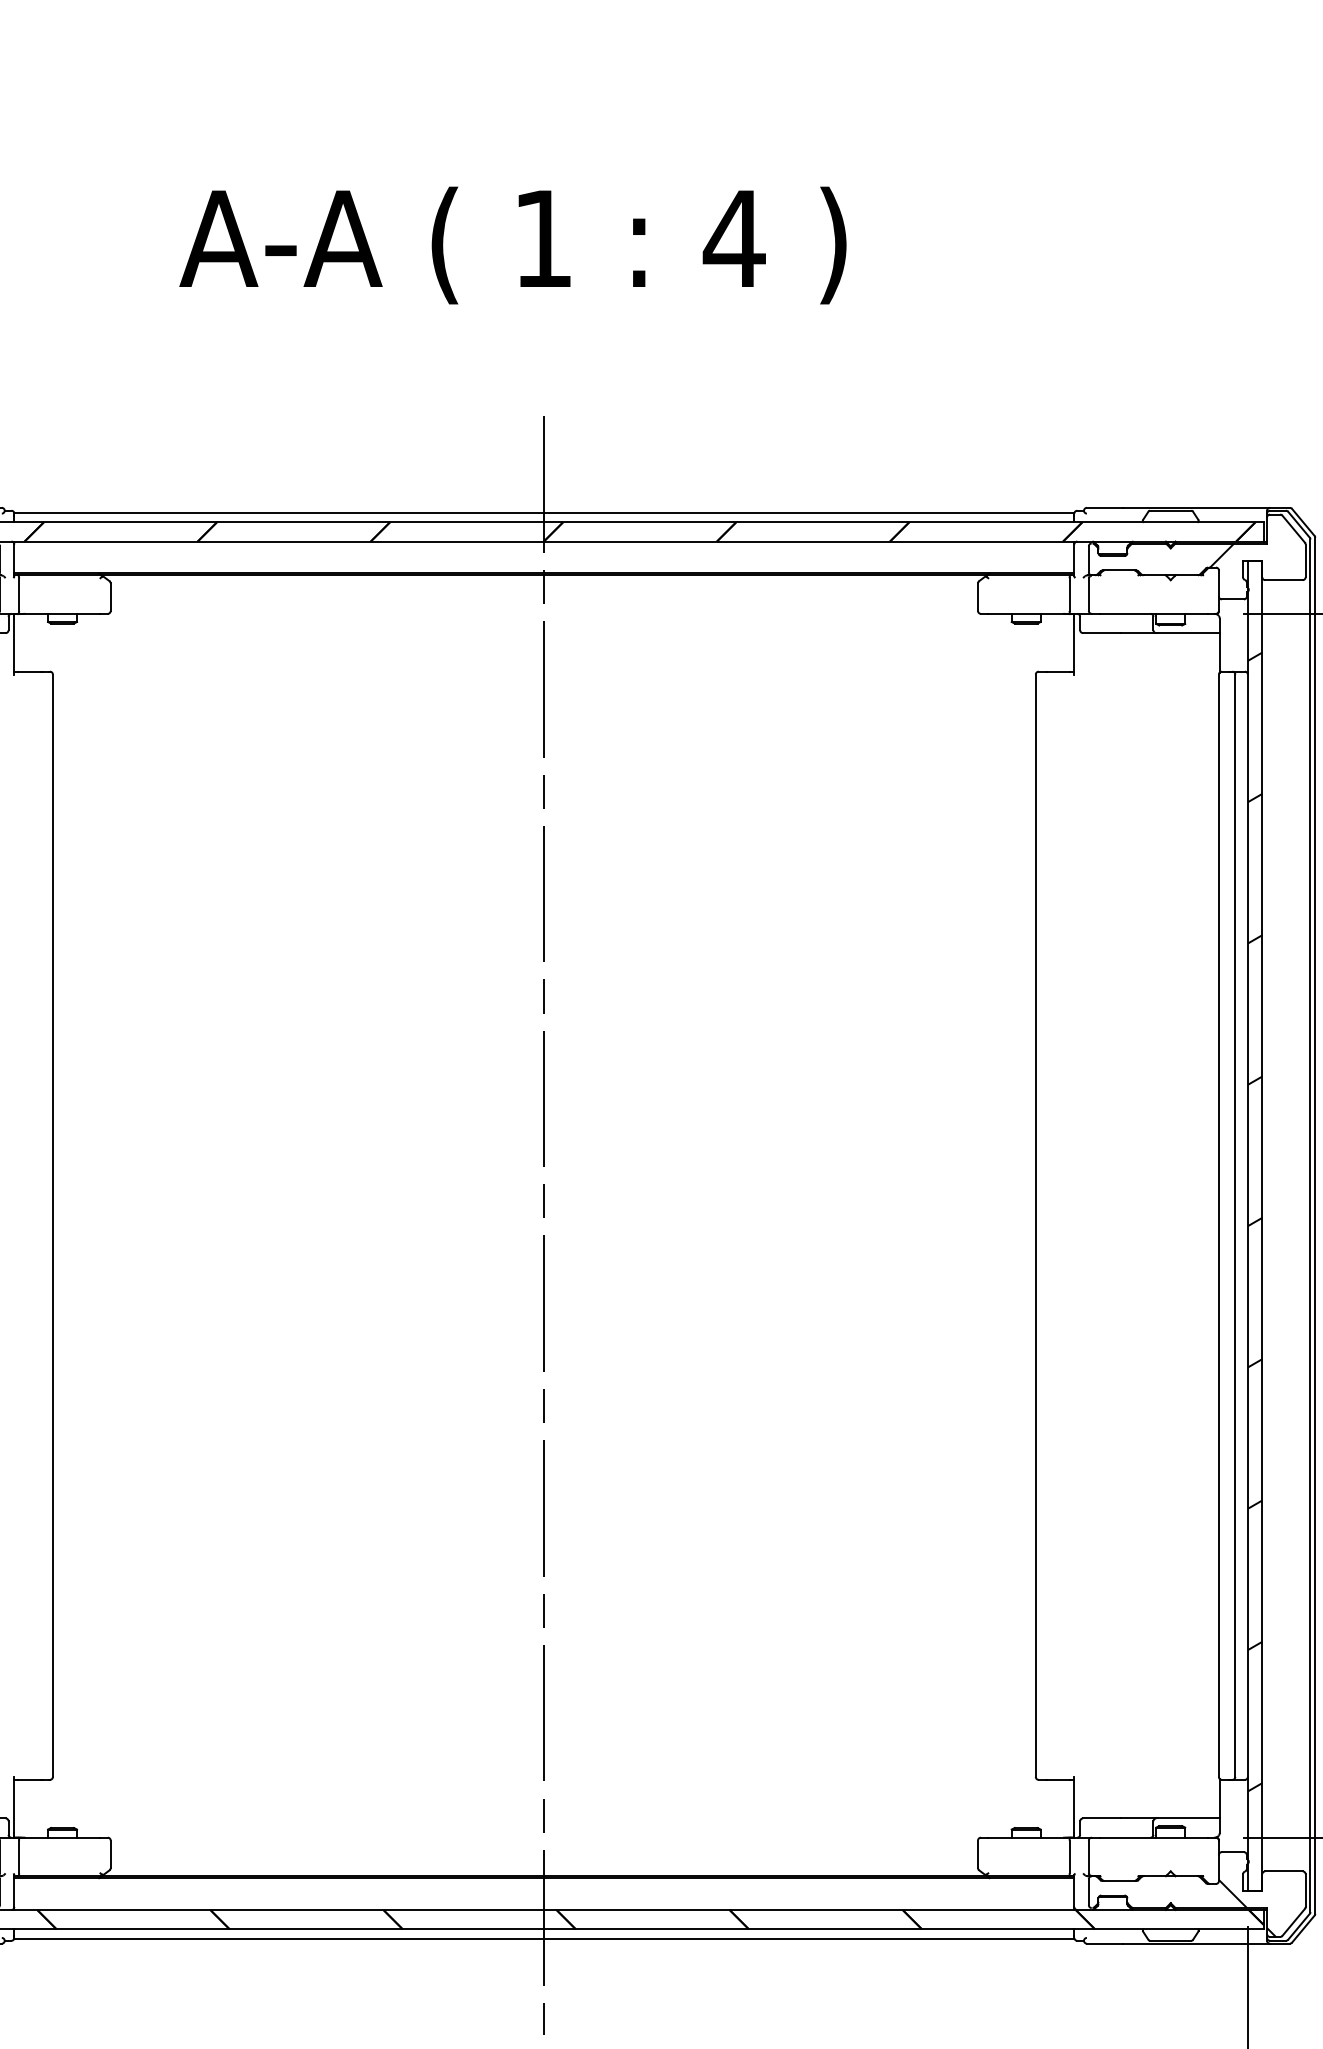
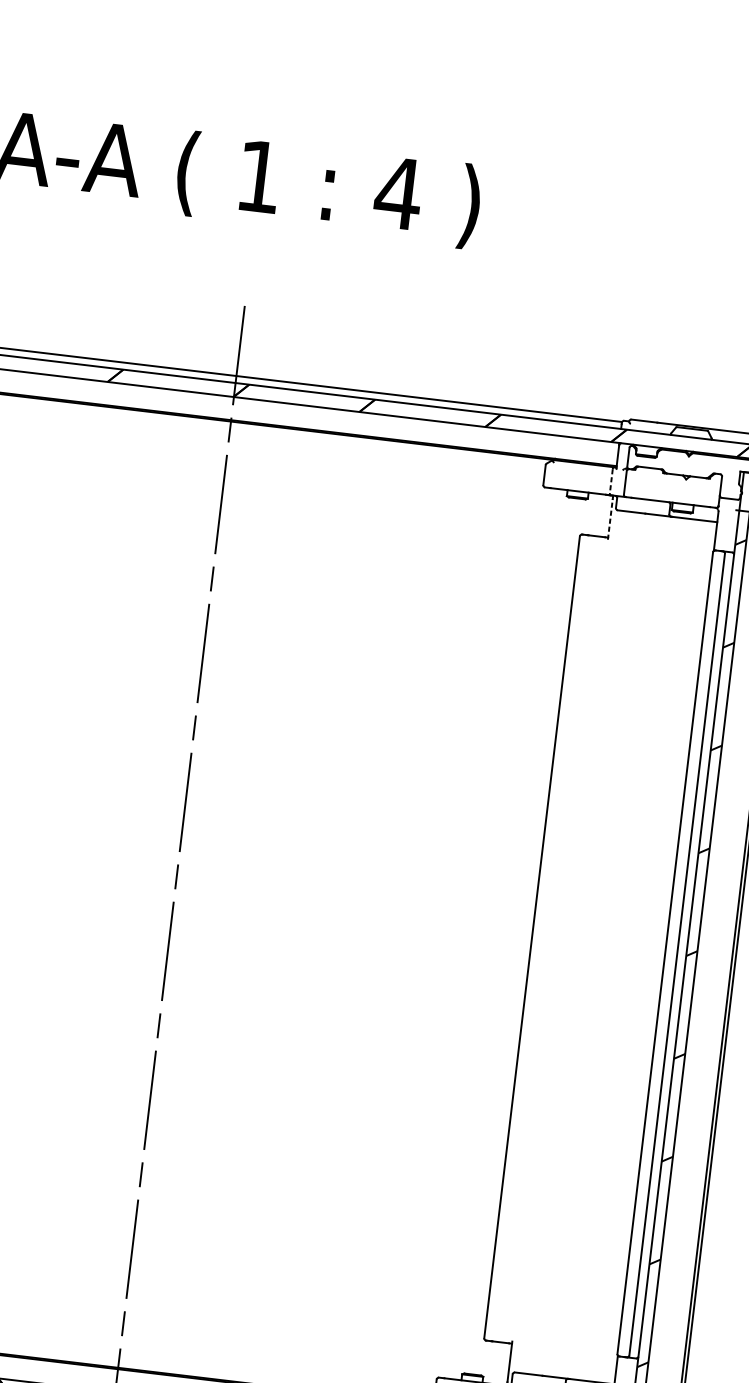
hatch: (1222, 555) -> (725, 465), removed
line: (1069, 595) -> (611, 481), solid -> dashed
line: (1074, 646) -> (610, 519), solid -> dashed

